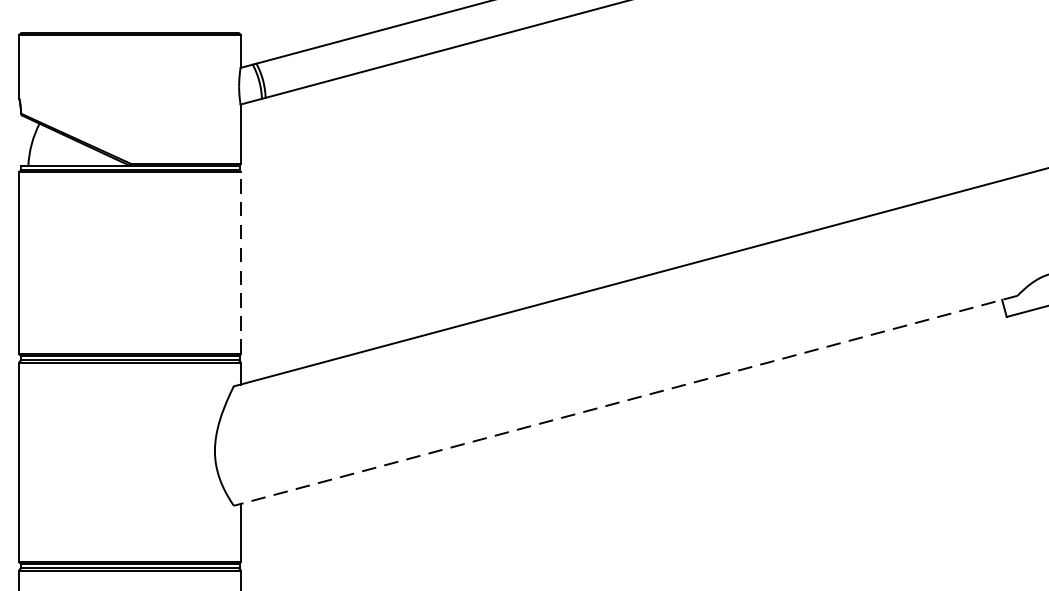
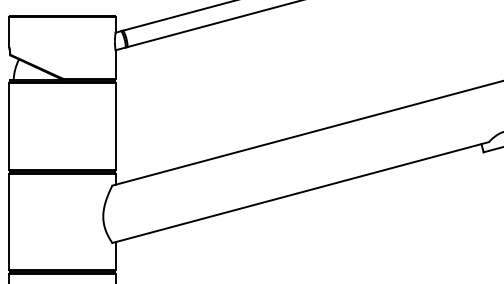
line: (240, 263) -> (115, 126), dashed -> solid
line: (625, 400) -> (300, 192), dashed -> solid

